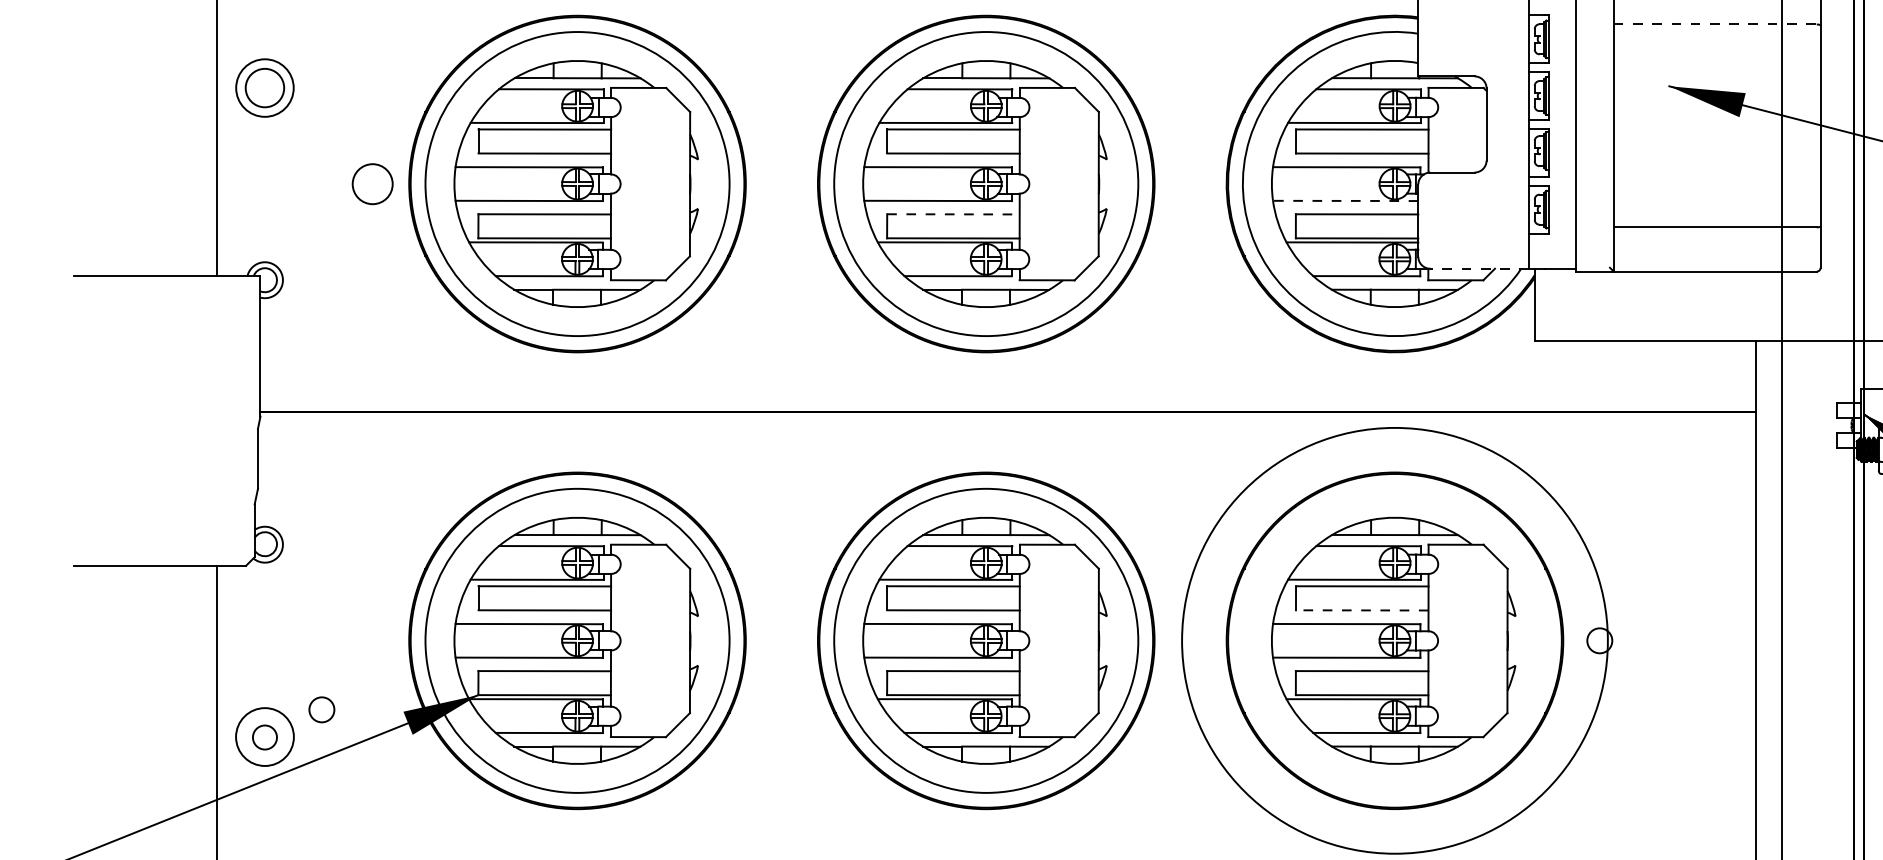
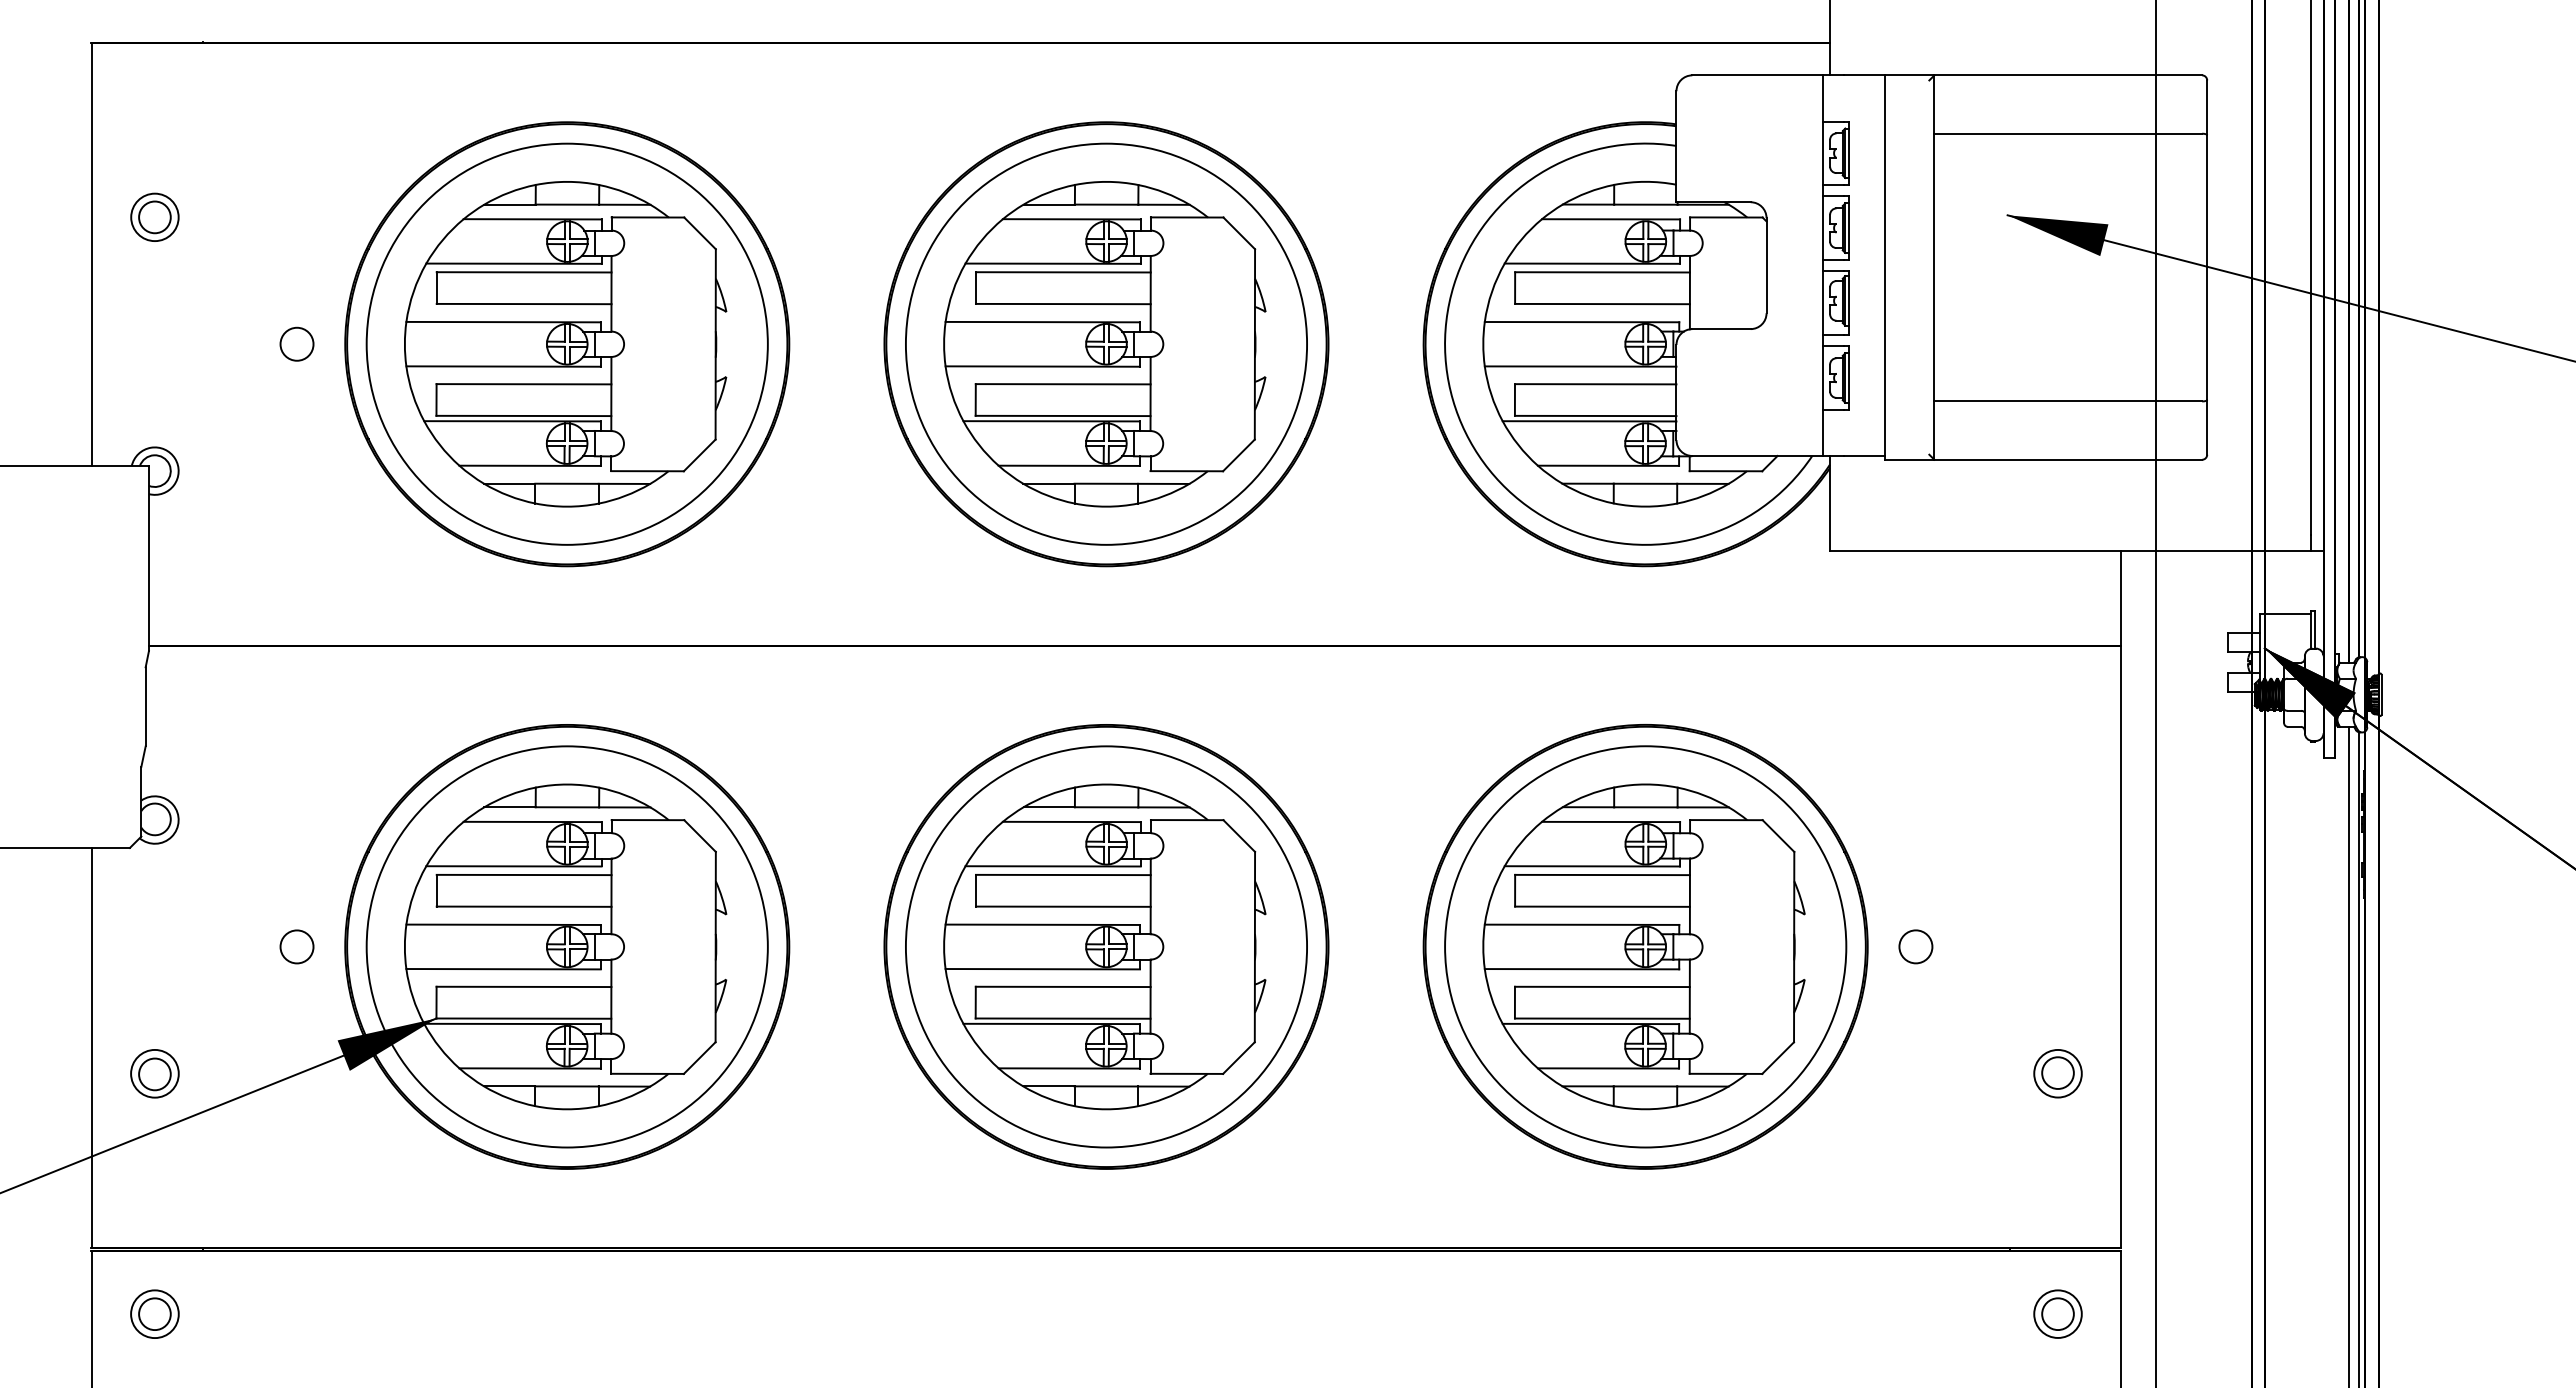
line: (1715, 24) -> (2068, 133), dashed -> solid
part: (264, 87) -> (154, 216), size x0.62
circle: (372, 183) -> (296, 343), size x0.62
line: (1345, 200) -> (1580, 366), dashed -> solid
line: (953, 214) -> (1063, 384), dashed -> solid
line: (1478, 268) -> (1756, 455), dashed -> solid
line: (1362, 610) -> (1602, 906), dashed -> solid
circle: (1394, 640) -> (1645, 946), size x0.71
circle: (321, 709) -> (296, 946), moved
circle: (264, 736) -> (154, 1073), size x0.62
part: (1707, 736) -> (2057, 1073), added

